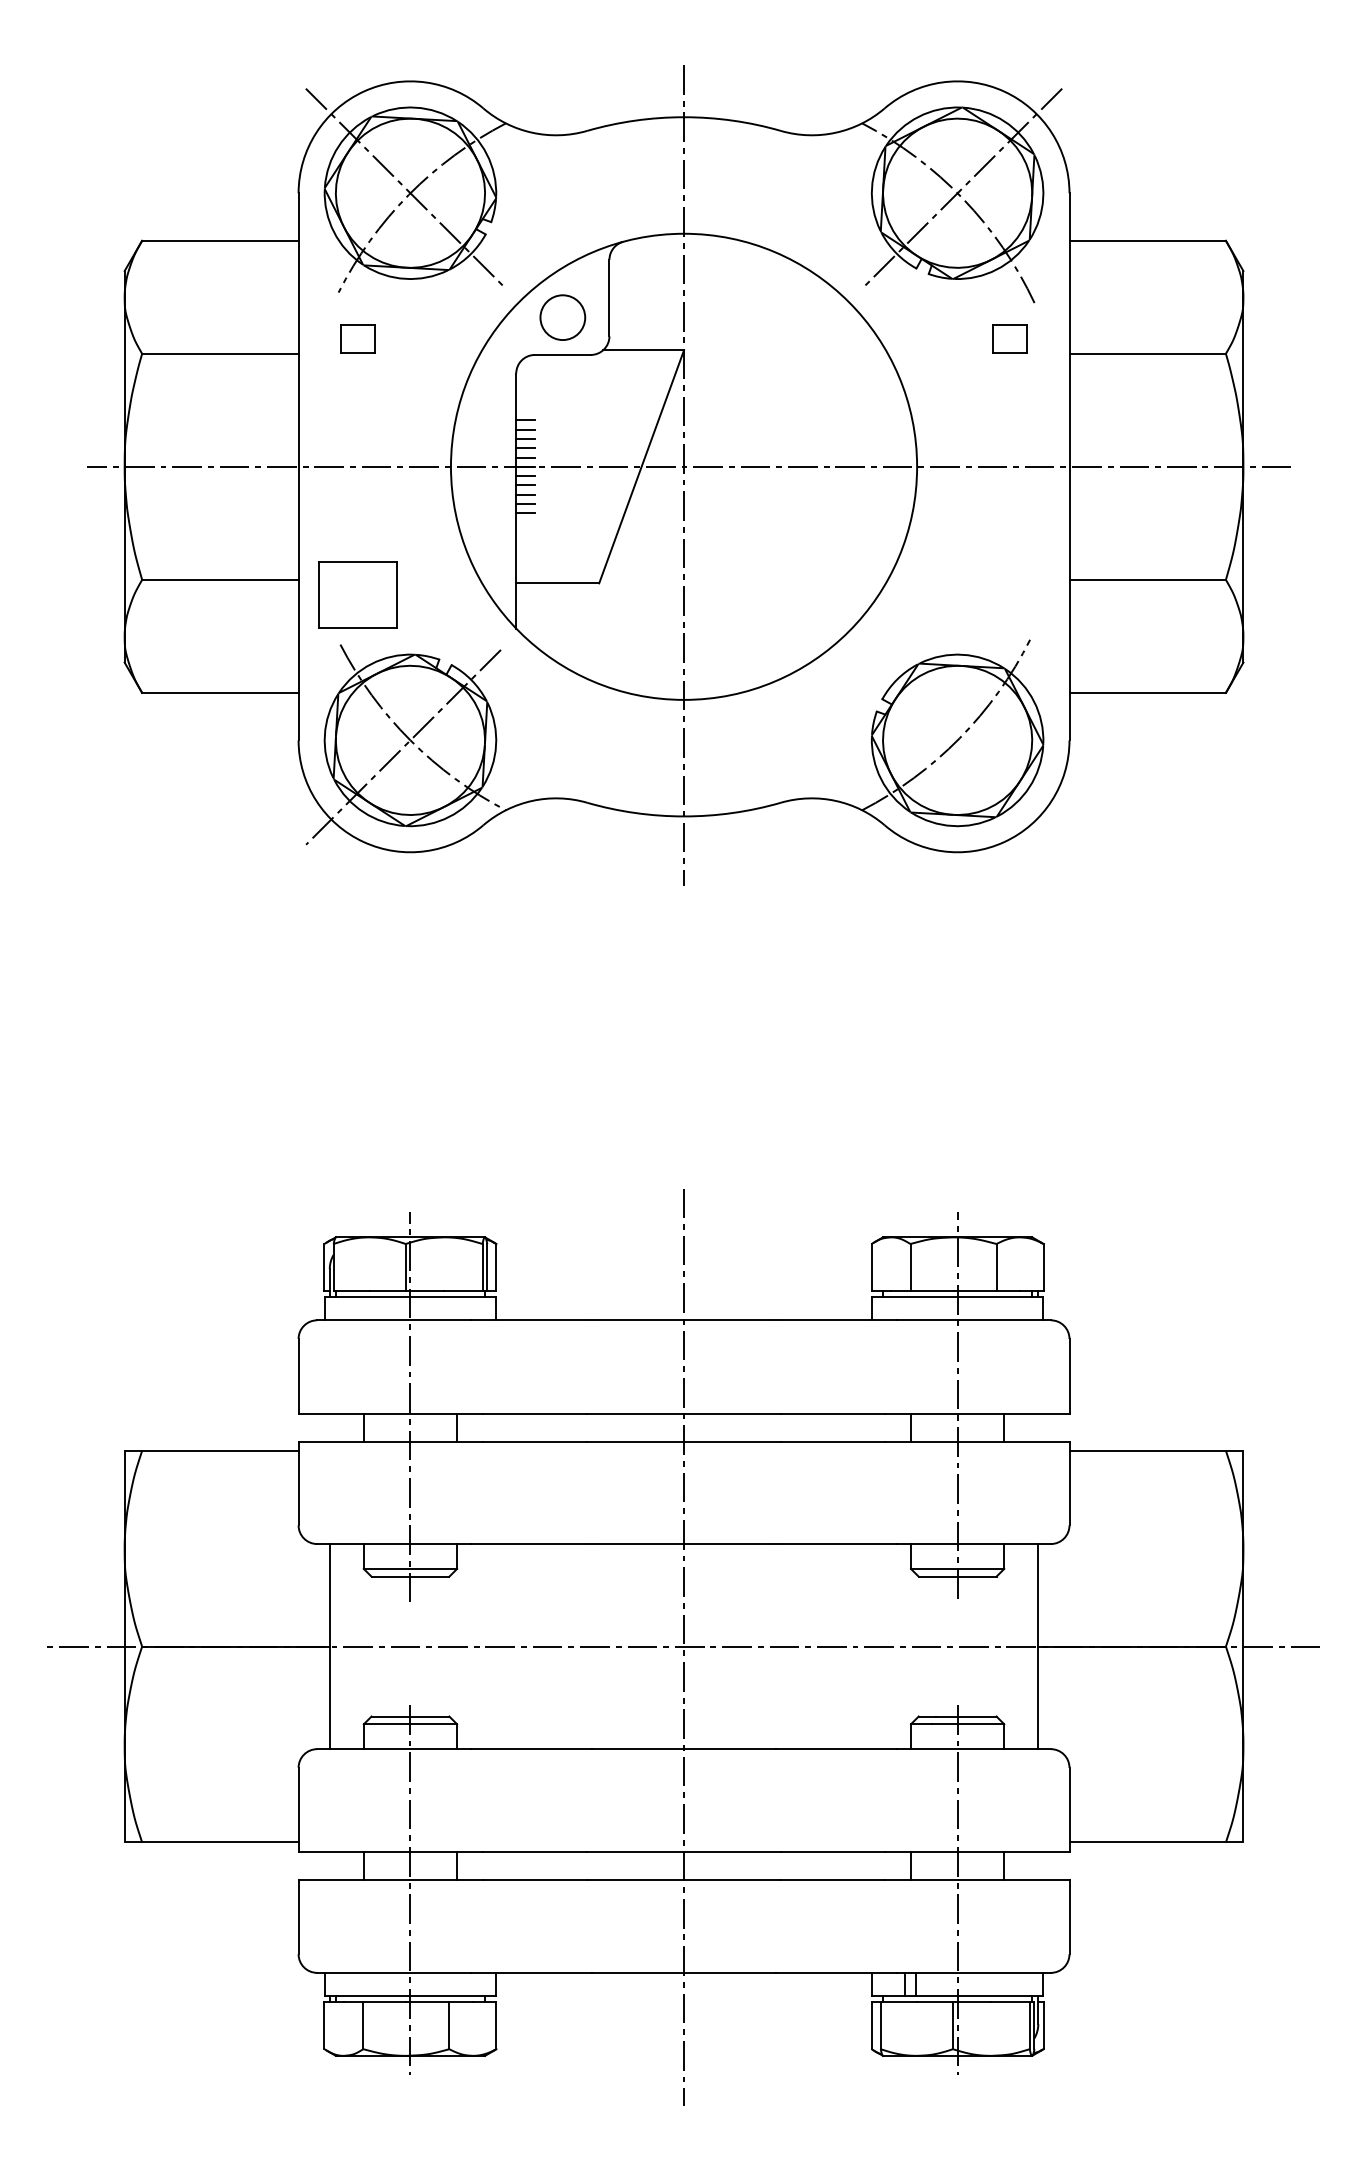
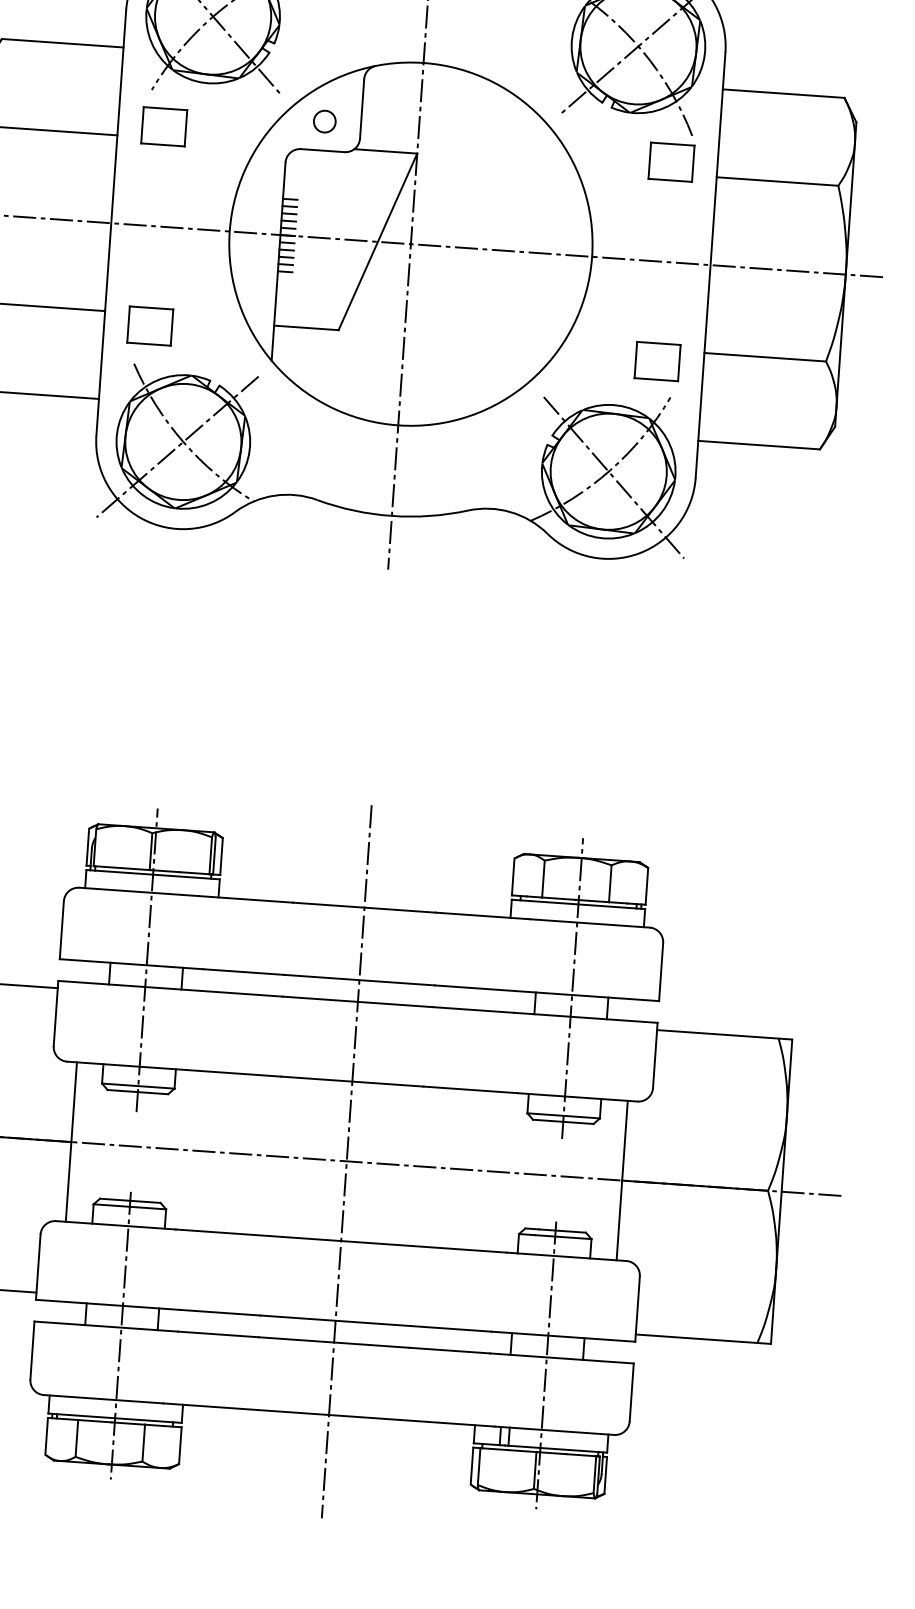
circle: (562, 317) -> (324, 121), size x0.62
part: (357, 338) -> (164, 126), size x1.67
part: (1009, 338) -> (670, 162), size x1.67
part: (357, 594) -> (150, 325), size x0.71
part: (1009, 594) -> (656, 361), added
line: (964, 747) -> (613, 477), added

